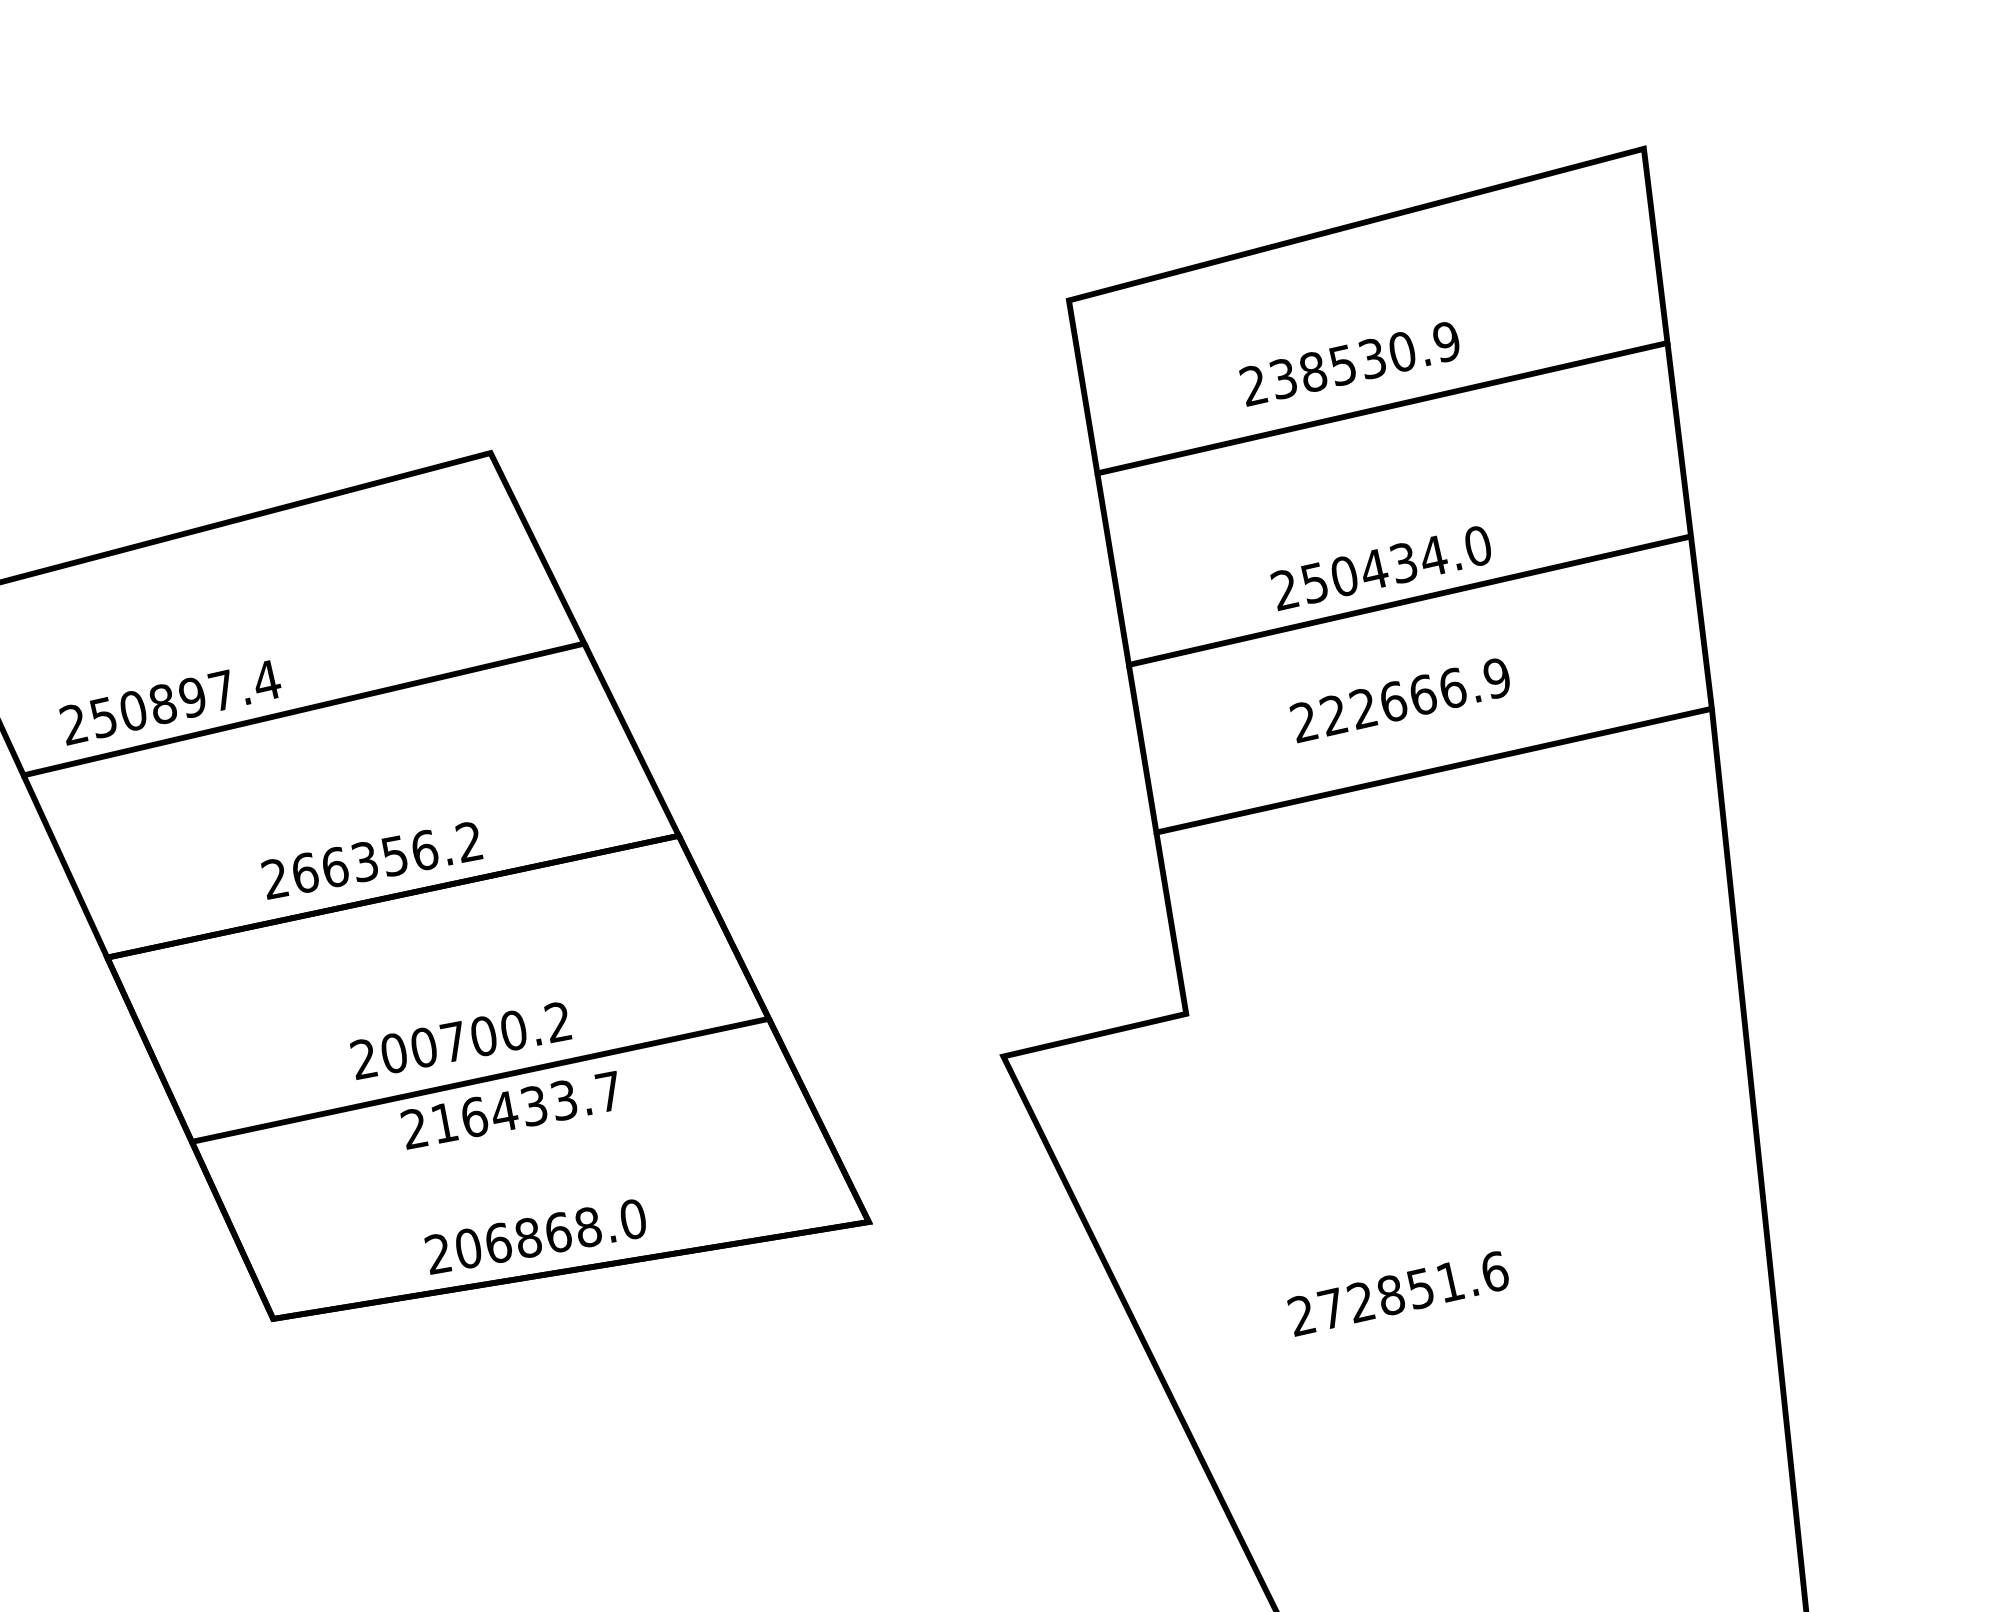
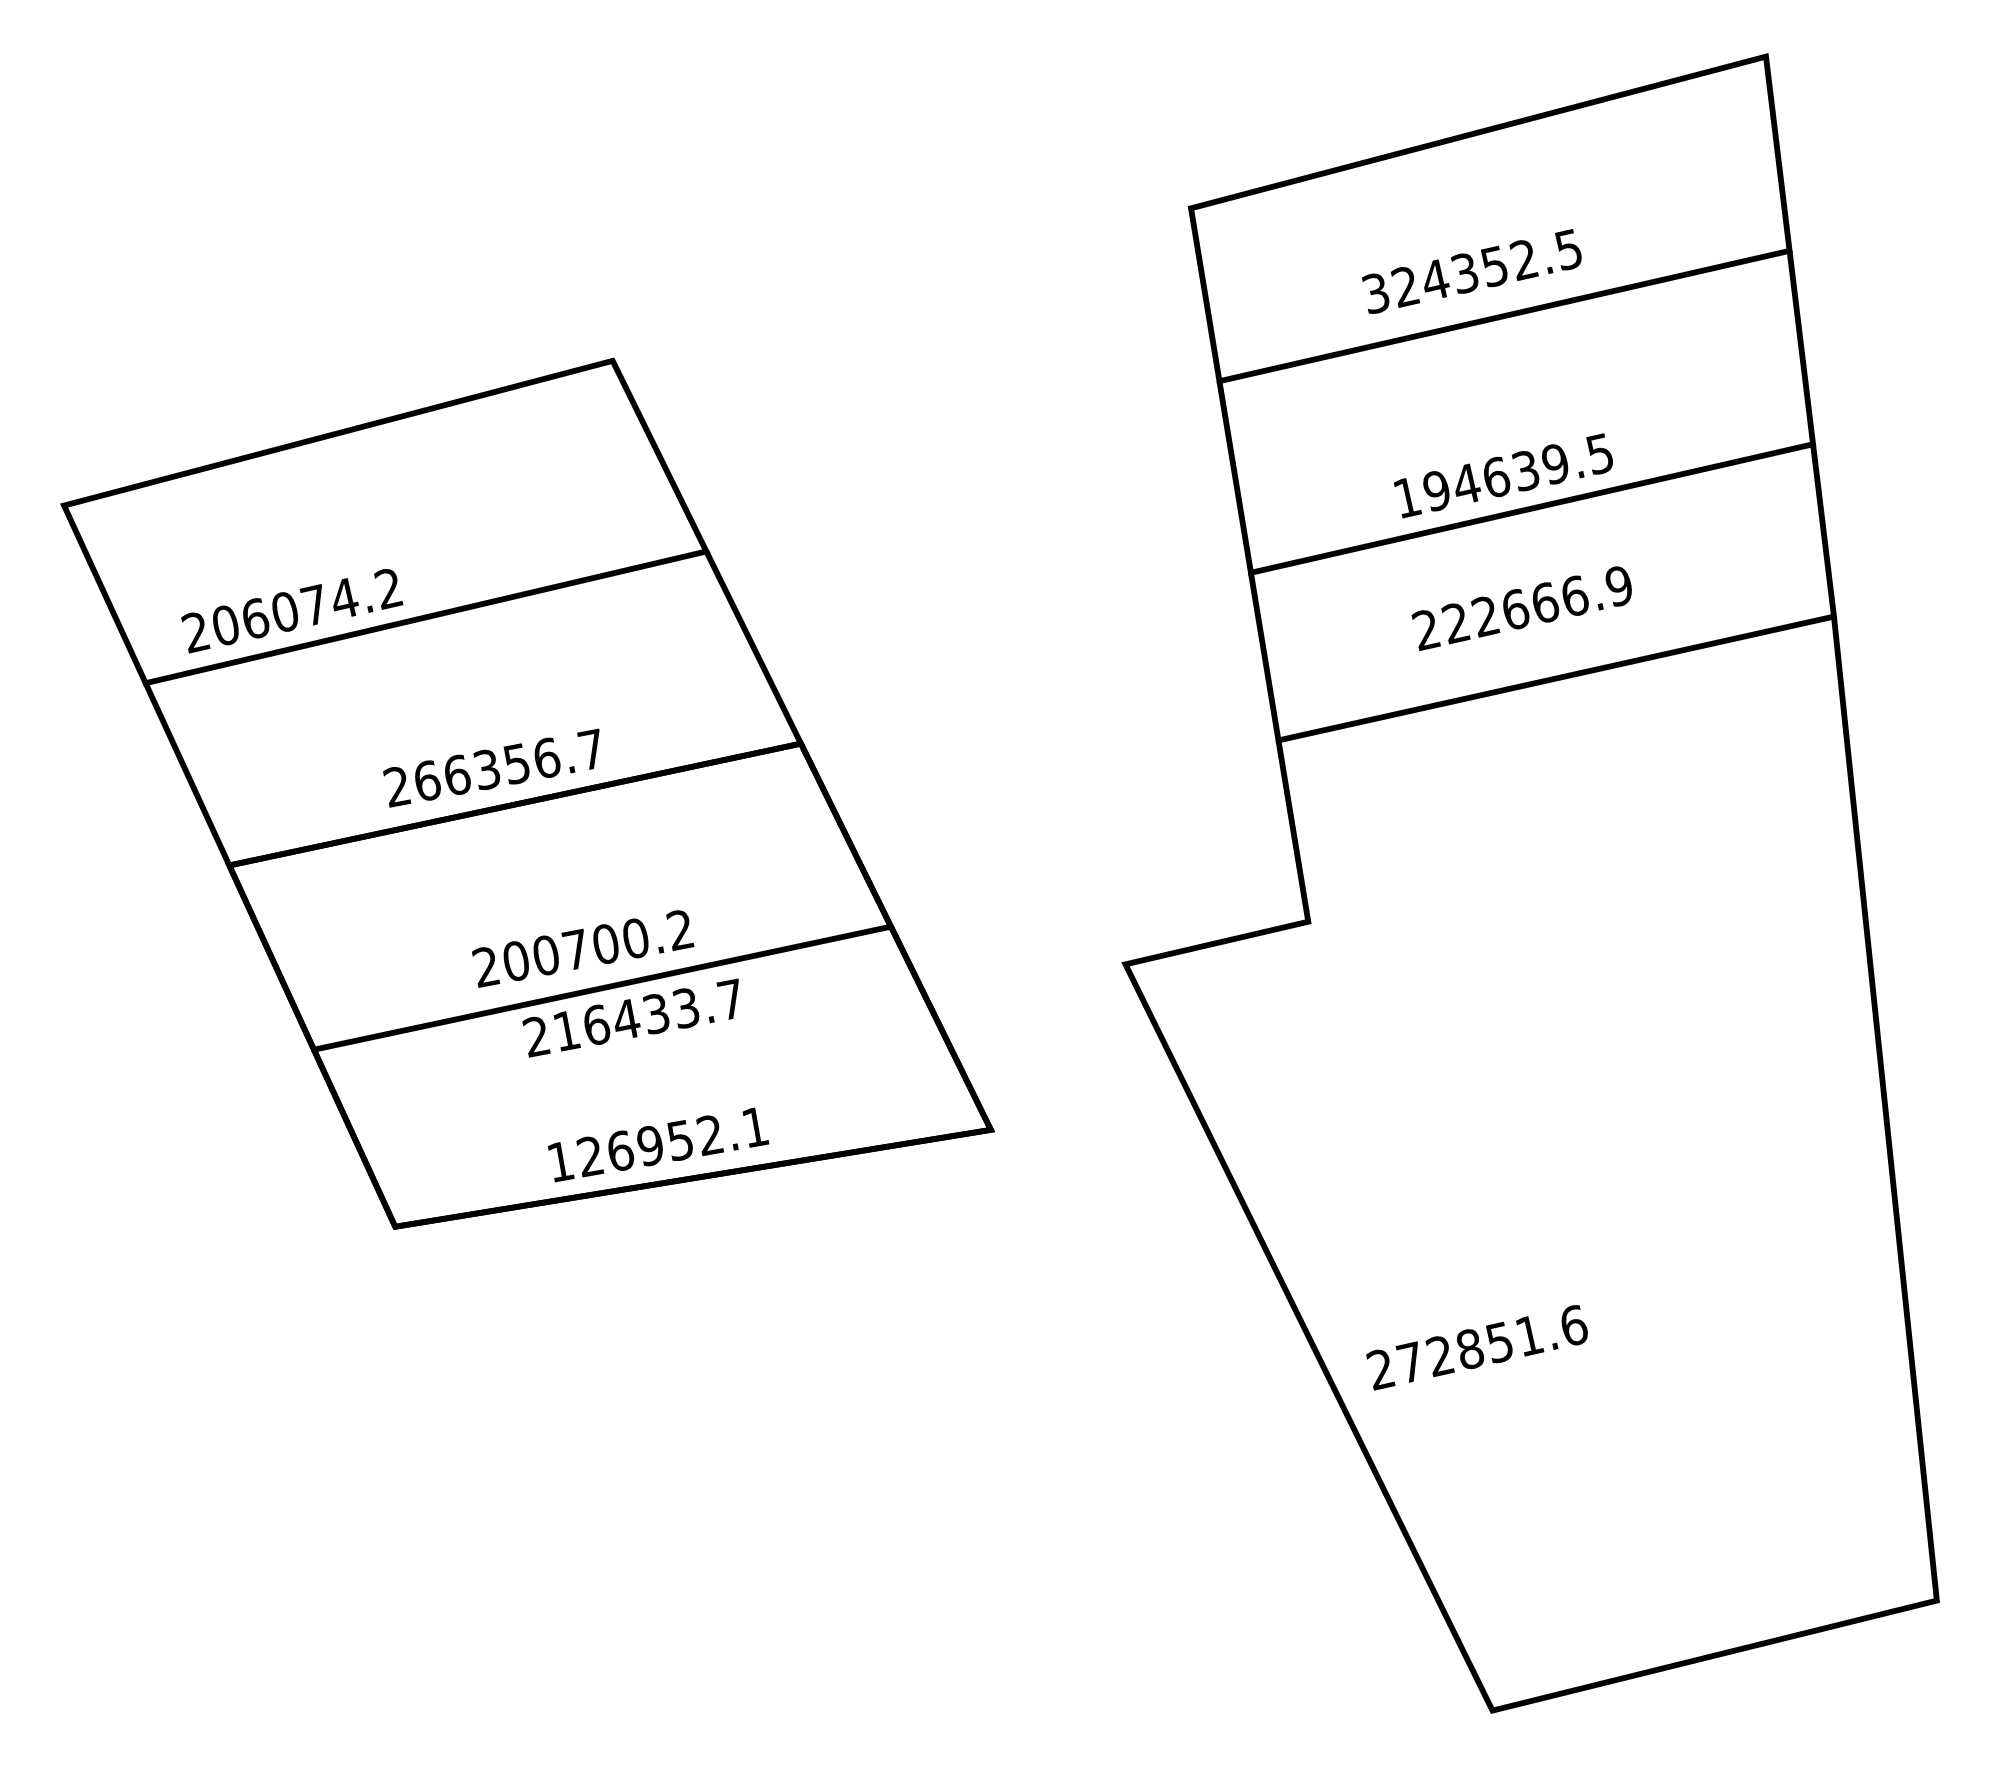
text: (1349, 363) -> (1471, 271), 238530.9 -> 324352.5
text: (1380, 567) -> (1502, 475), 250434.0 -> 194639.5
text: (185, 699) -> (307, 607), 250897.4 -> 206074.2
text: (469, 841) -> (591, 749), 266356.2 -> 266356.7
text: (535, 1236) -> (657, 1144), 206868.0 -> 126952.1
text: (1397, 1293) -> (1476, 1347), moved

